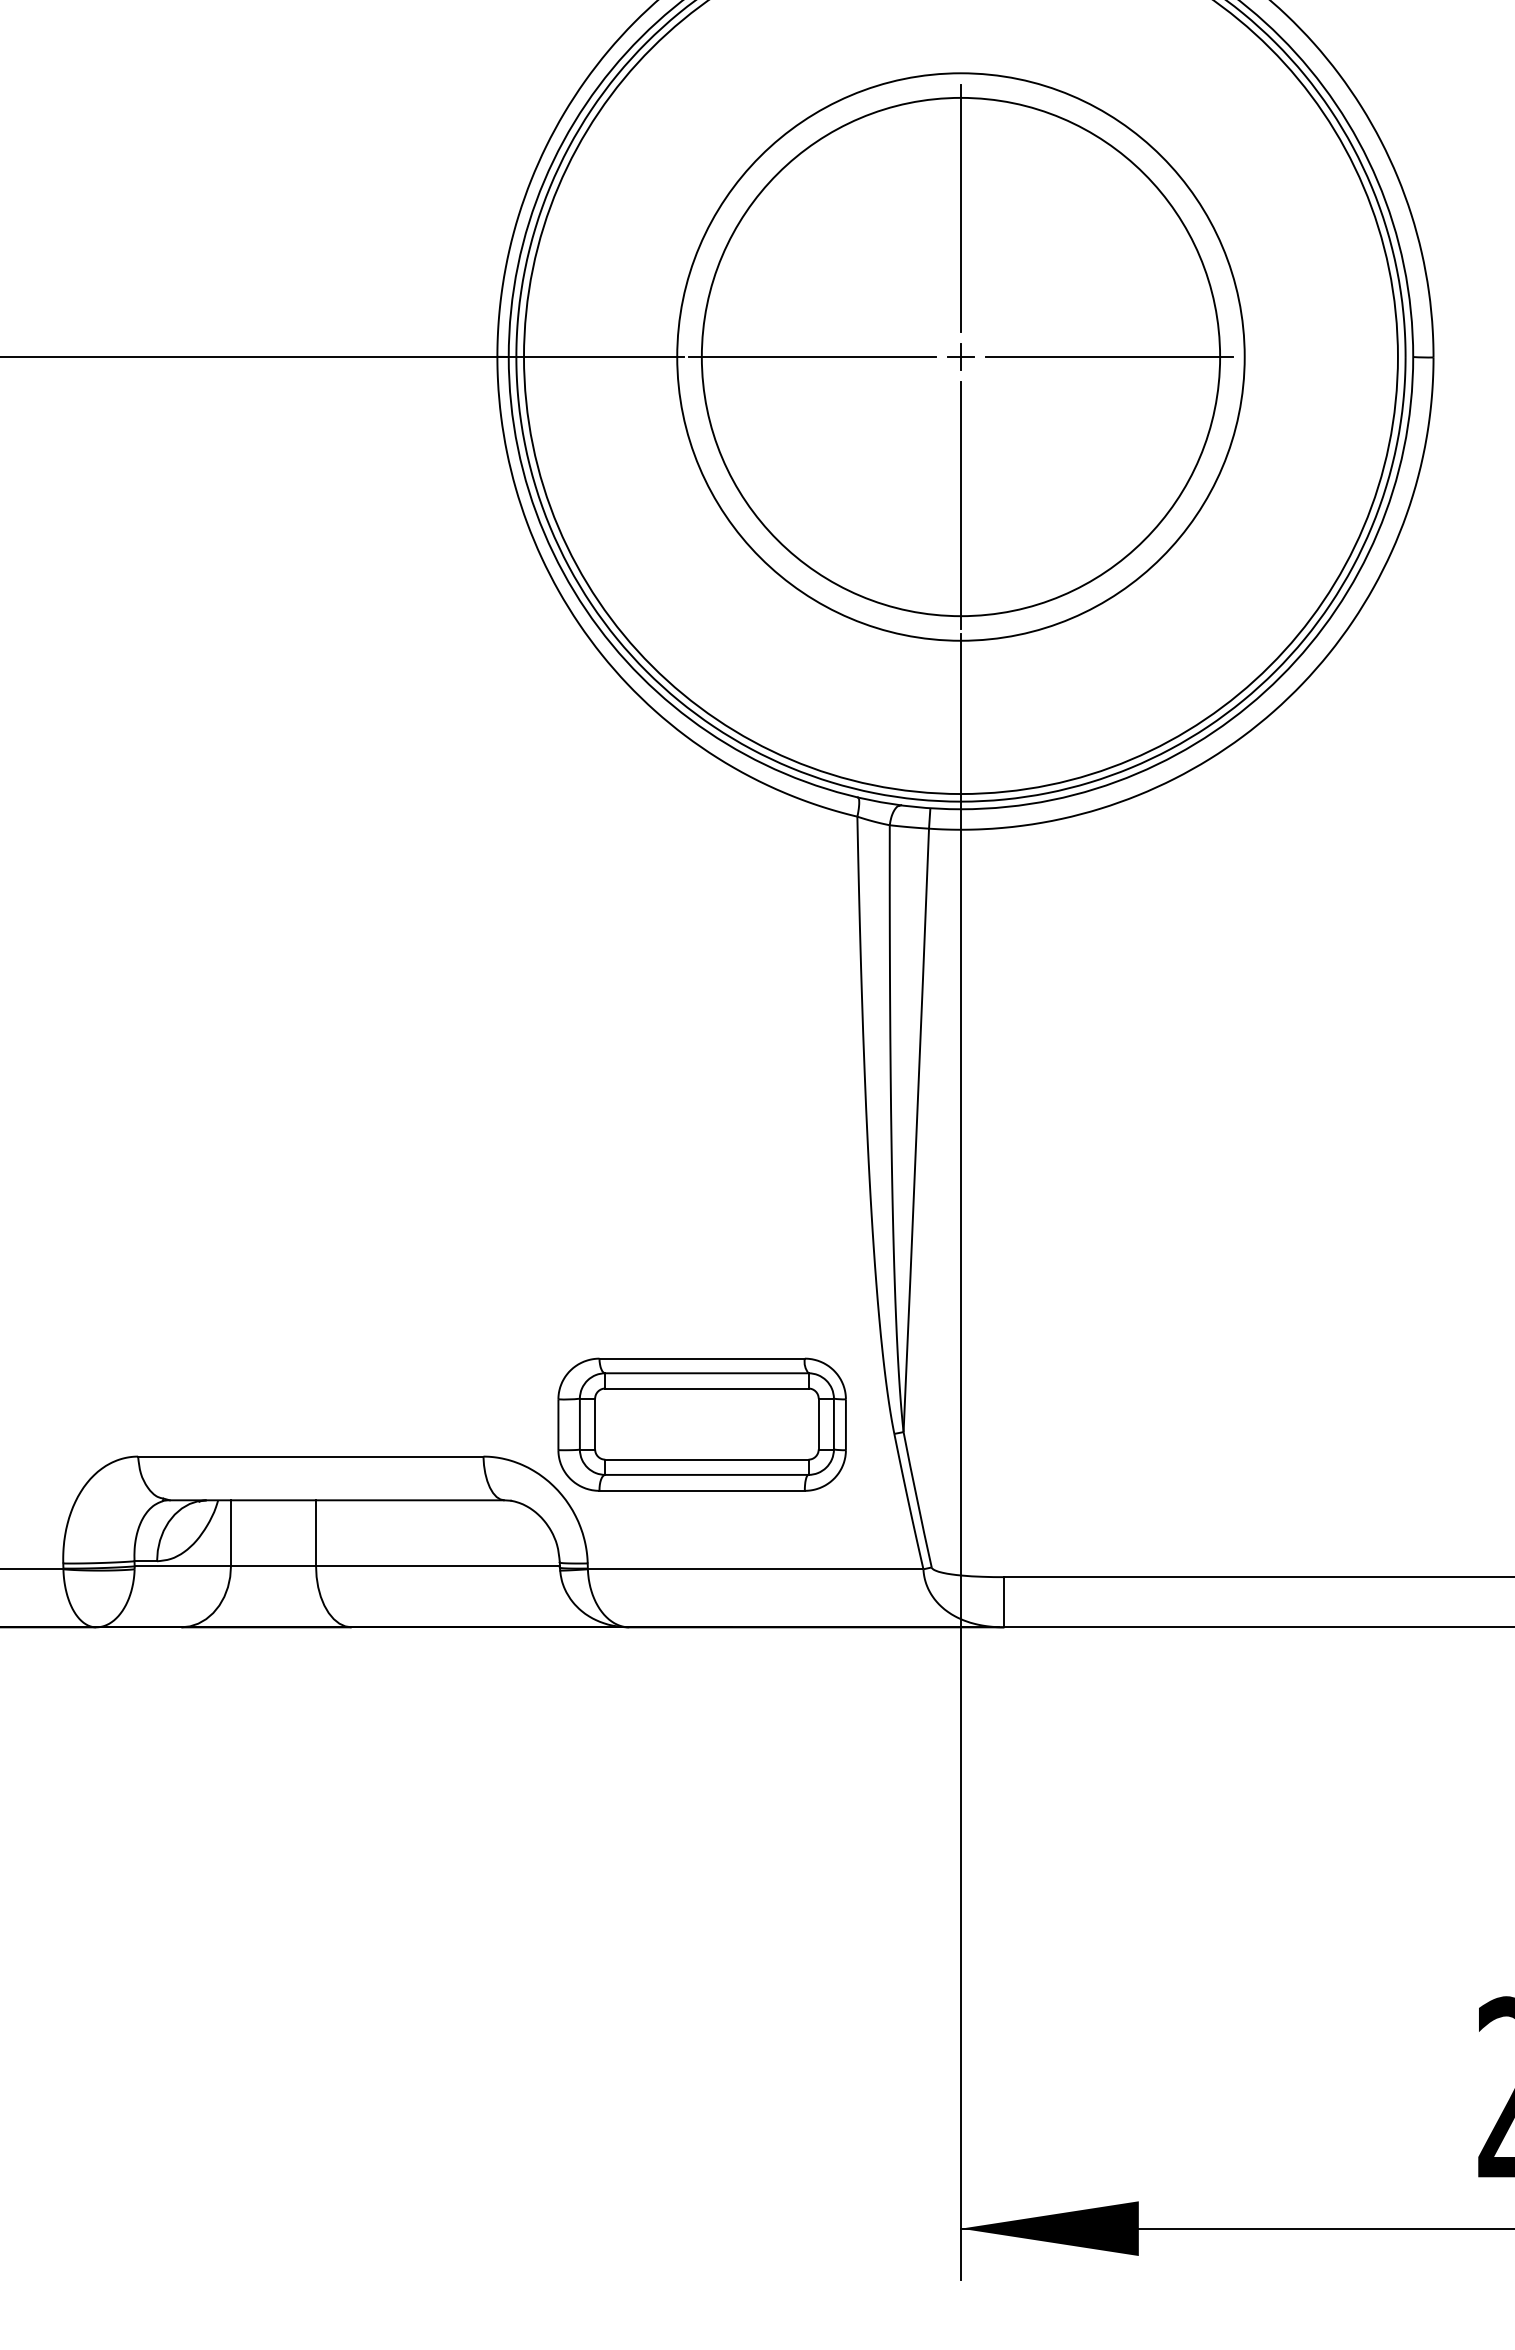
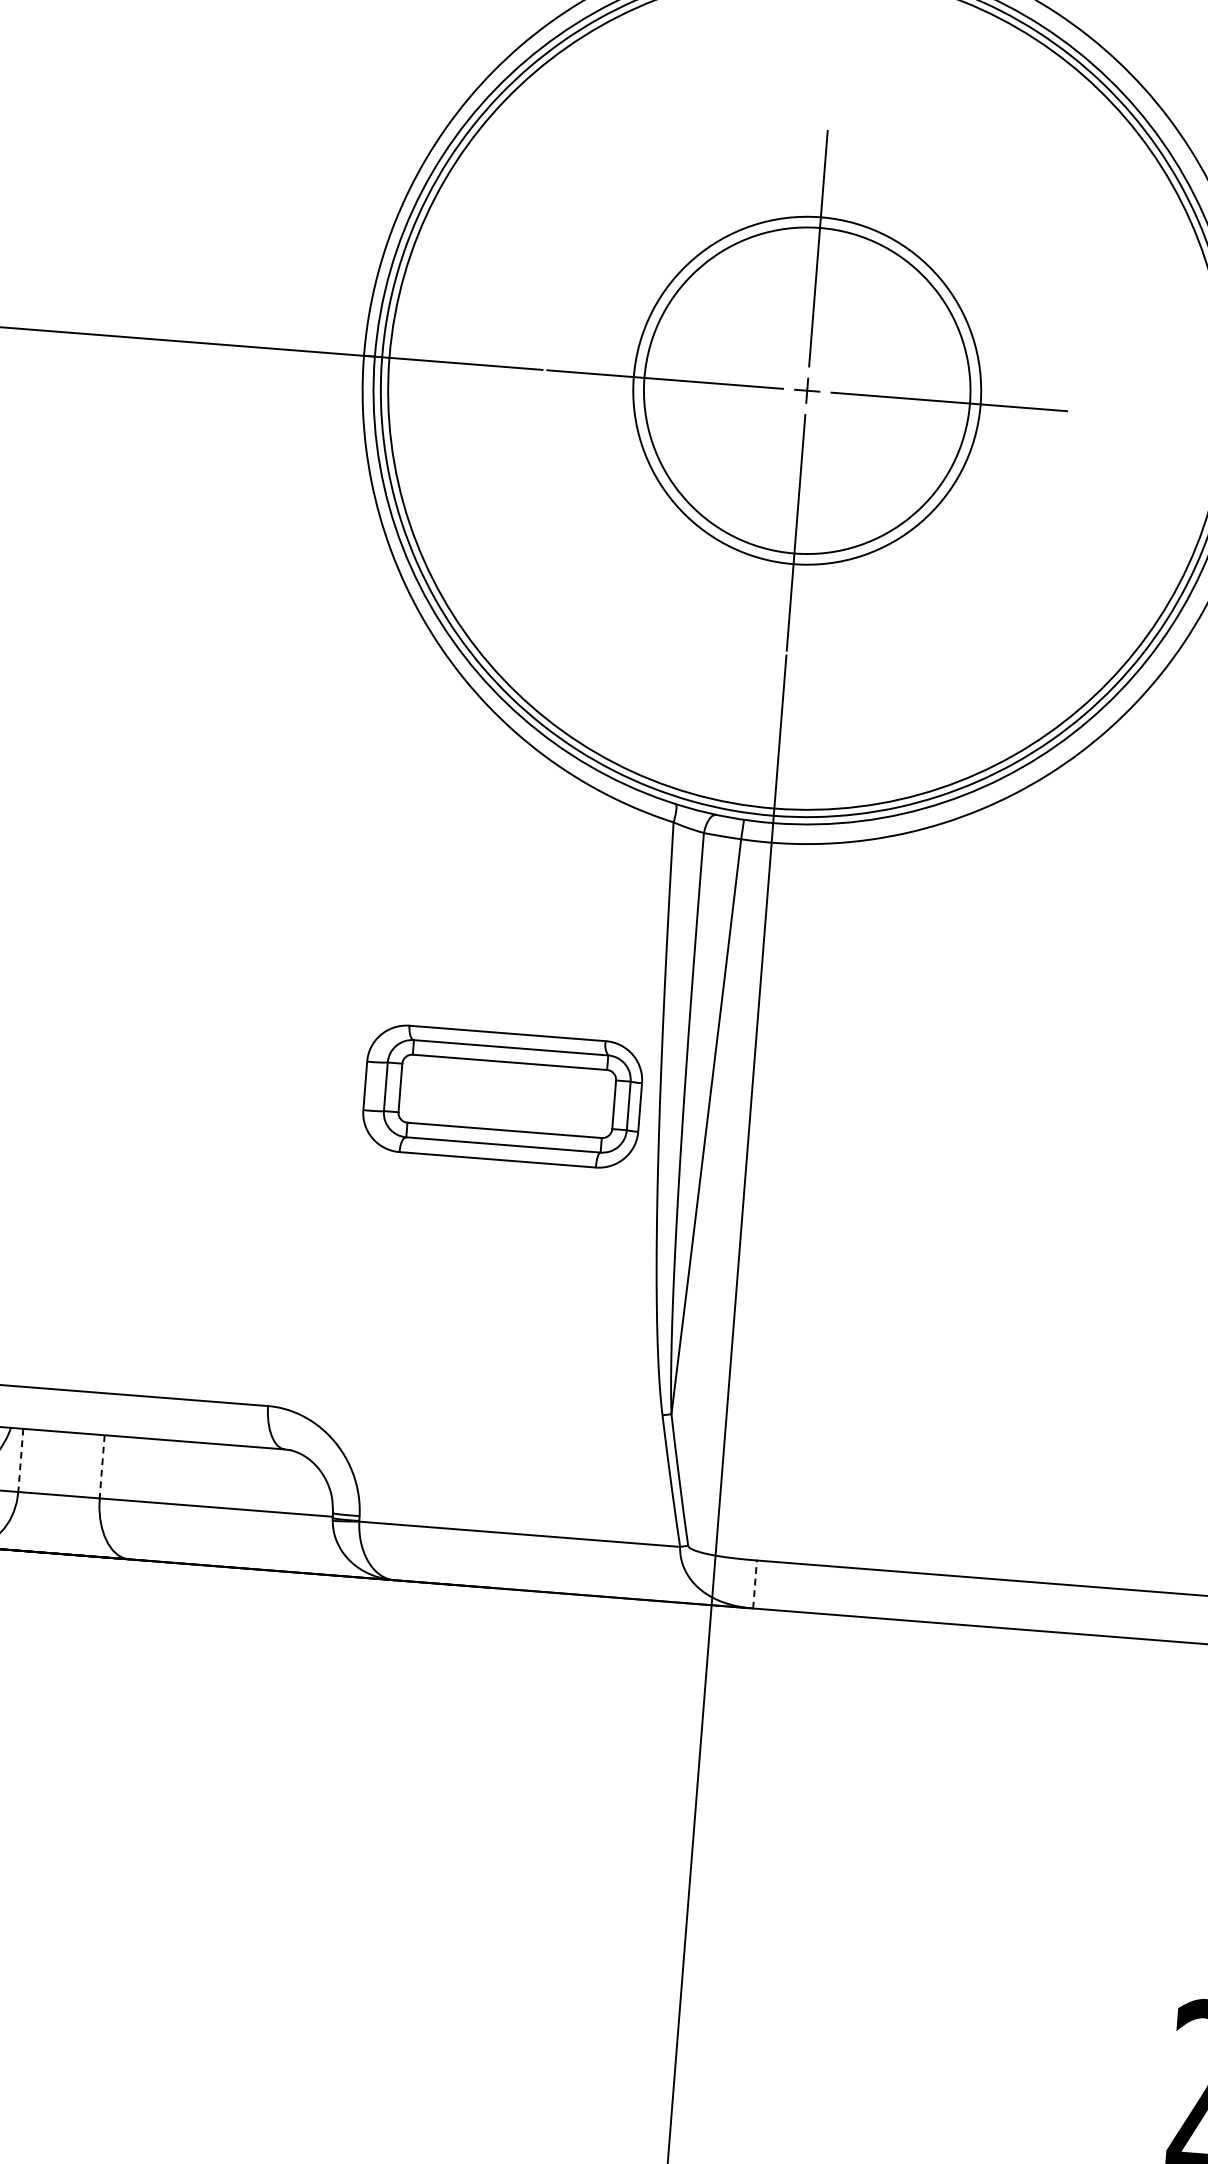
circle: (960, 356) -> (806, 390), size x0.6
circle: (960, 356) -> (806, 390), size x0.7
part: (701, 1424) -> (502, 1096), moved
line: (231, 1533) -> (21, 1460), solid -> dashed
line: (316, 1533) -> (102, 1467), solid -> dashed
line: (1004, 1601) -> (755, 1583), solid -> dashed

